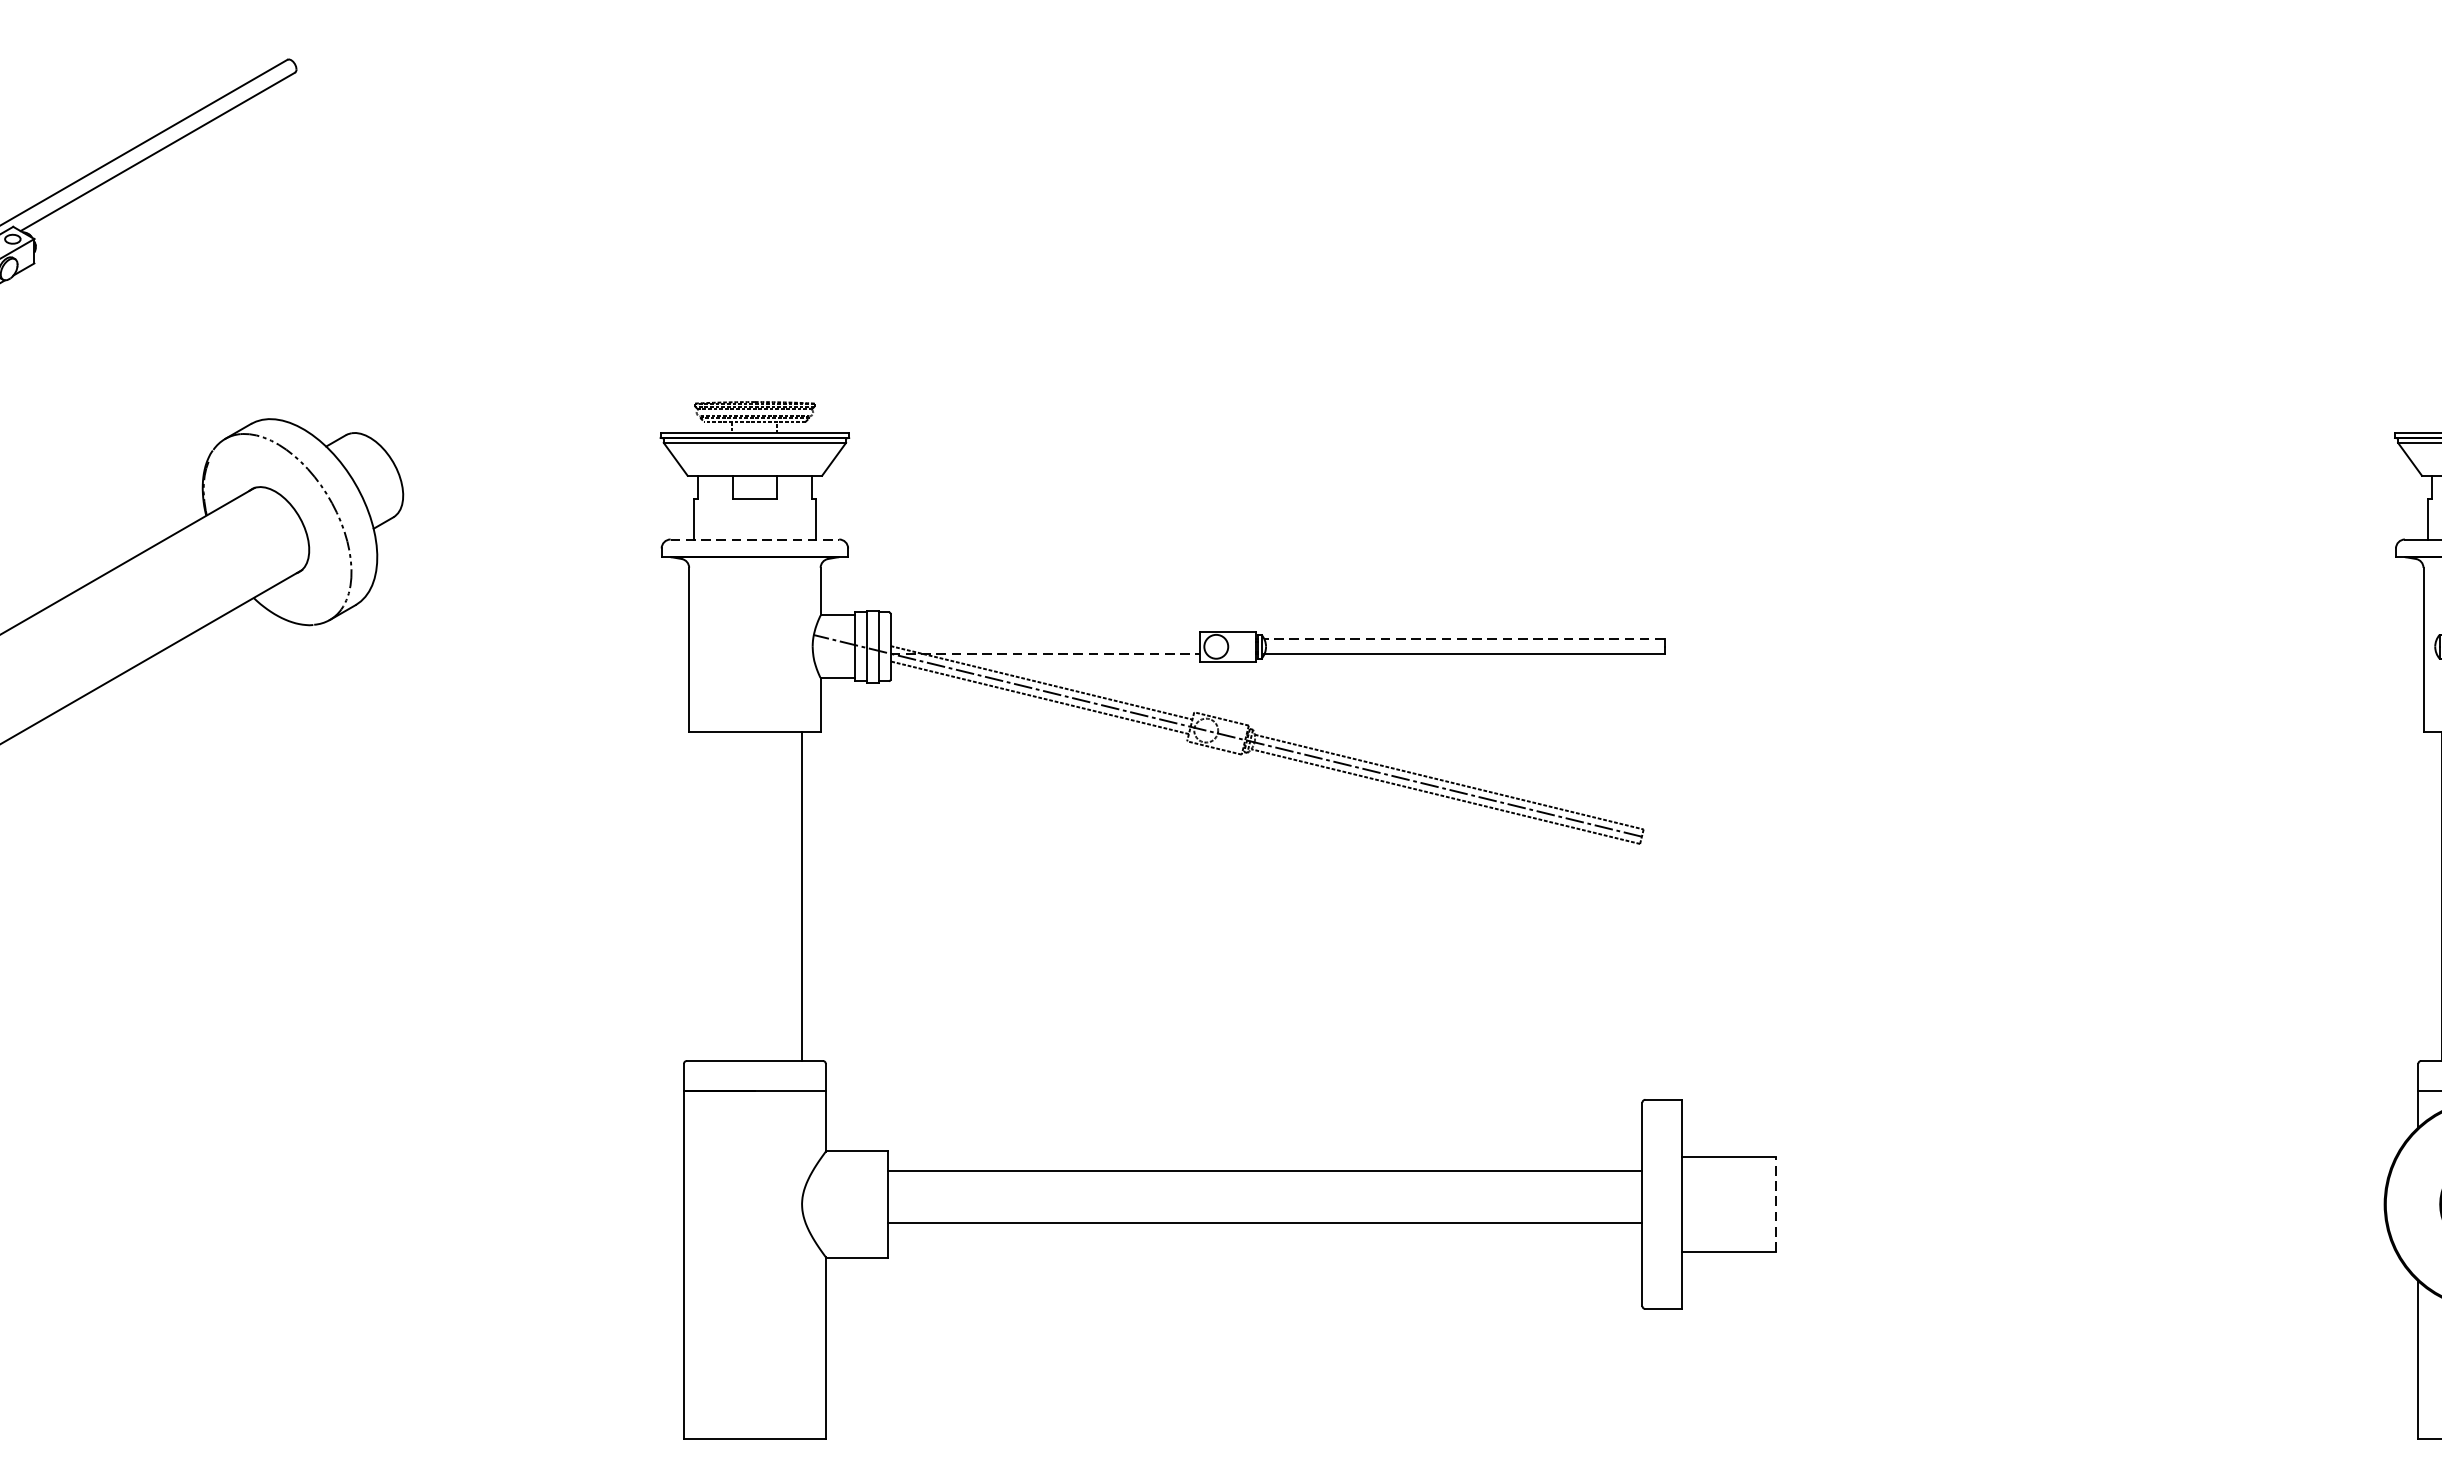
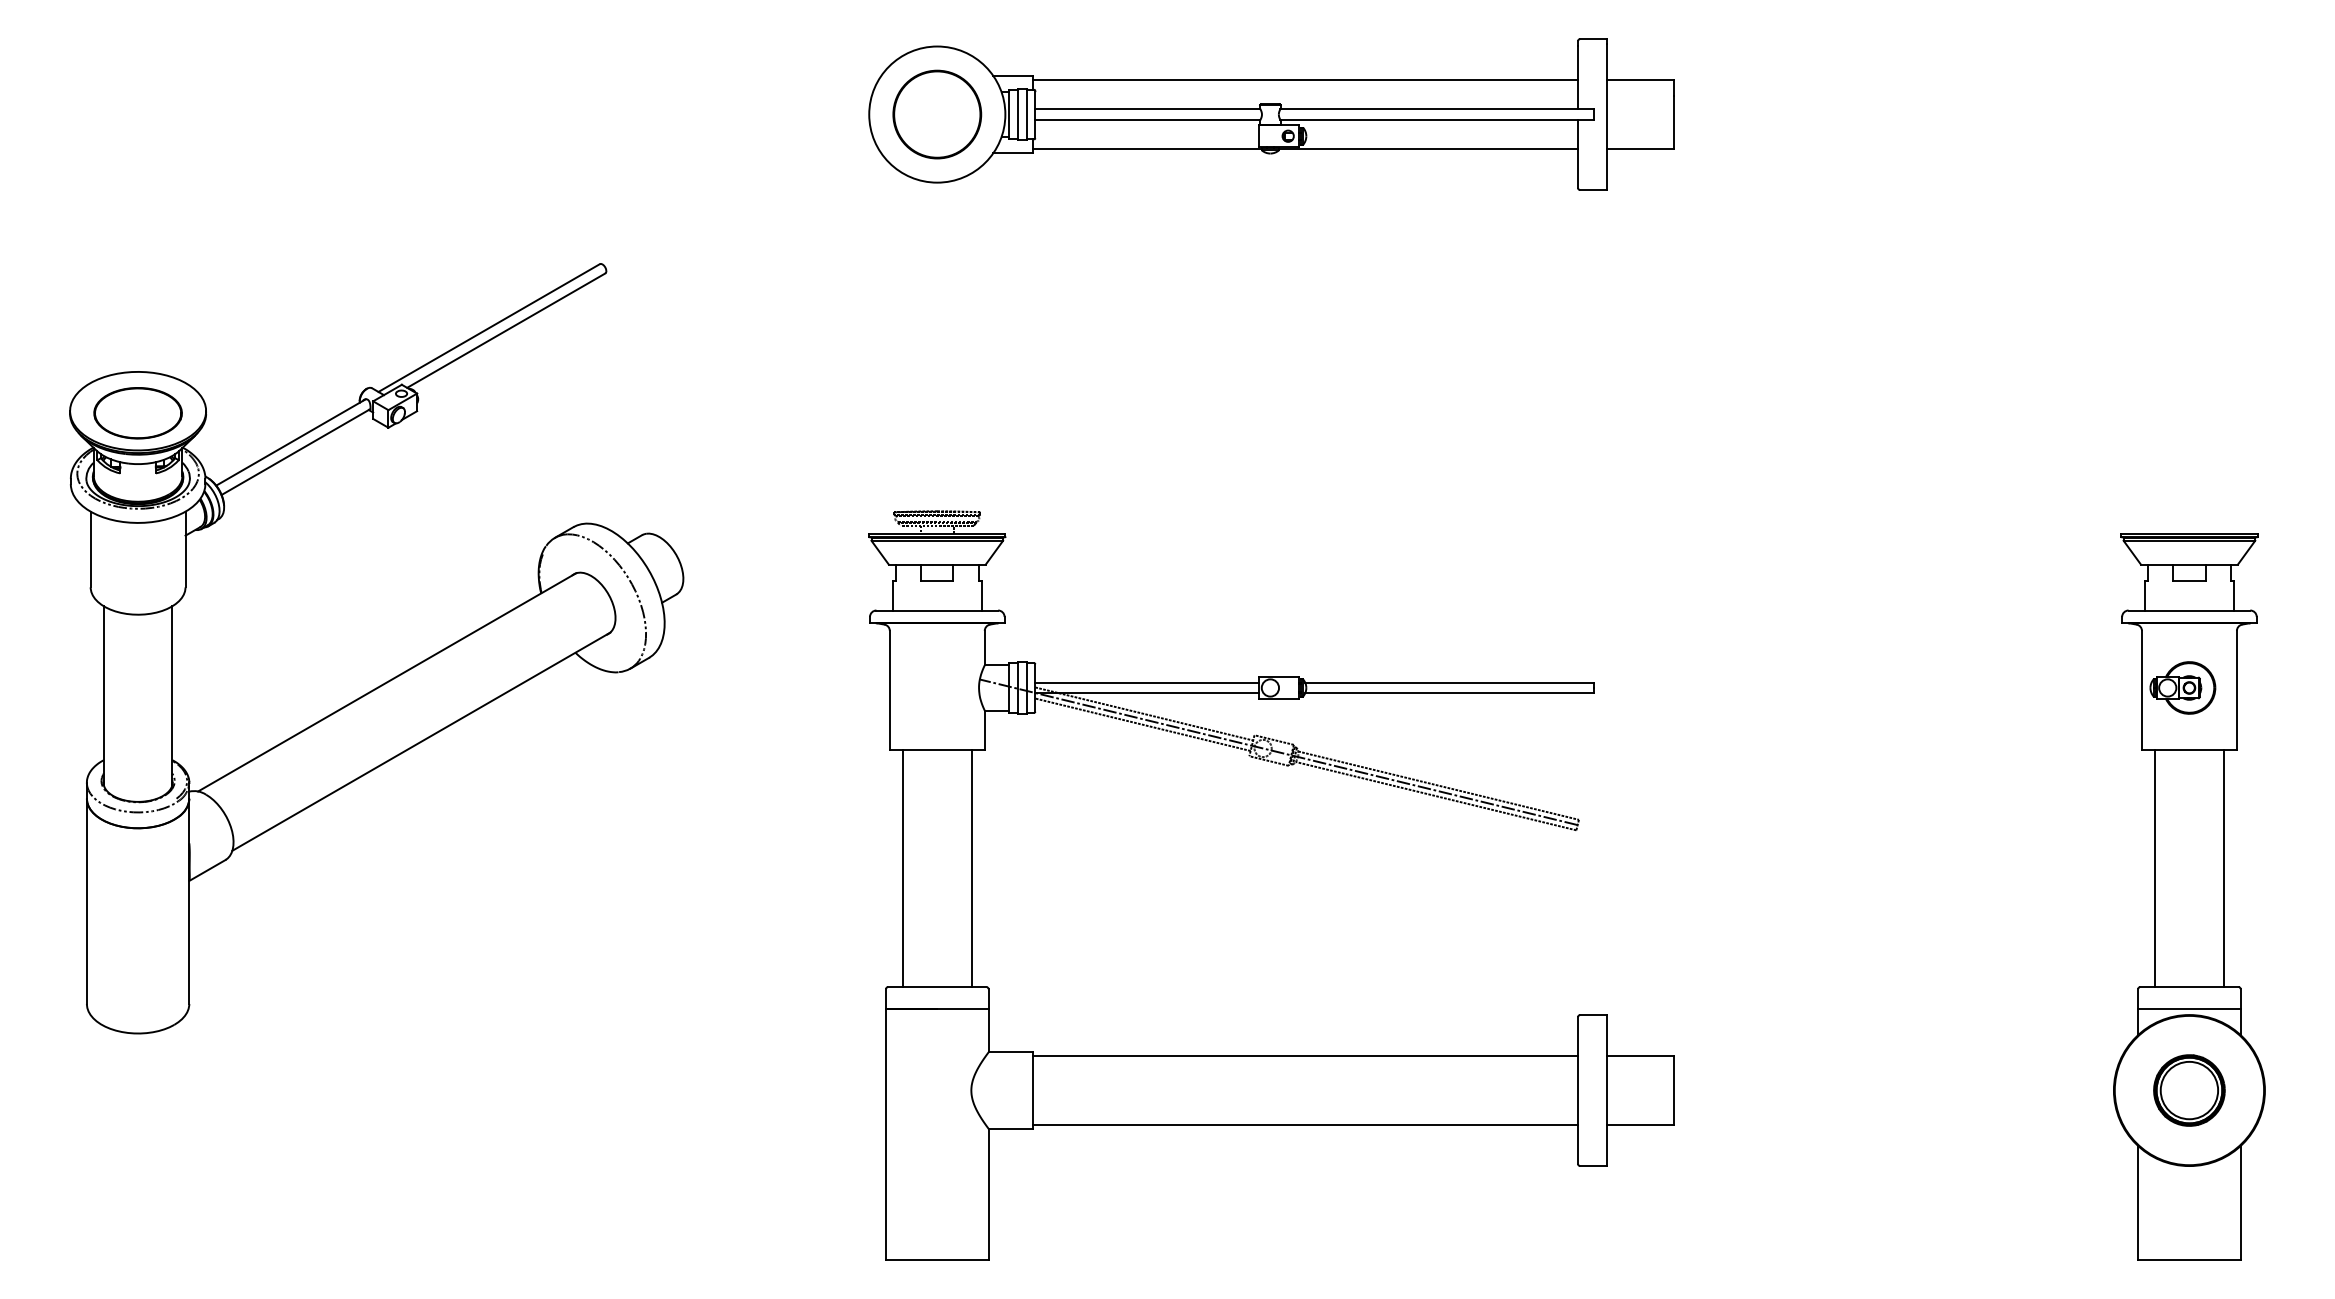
line: (755, 539) -> (937, 610), dashed -> solid
line: (1044, 639) -> (1146, 682), added
line: (1464, 639) -> (1449, 682), dashed -> solid
line: (1046, 654) -> (1147, 693), dashed -> solid
line: (708, 896) -> (903, 868), added
line: (1264, 1171) -> (1305, 1124), moved
line: (1775, 1204) -> (1674, 1090), dashed -> solid
line: (1264, 1223) -> (1305, 1056), moved

